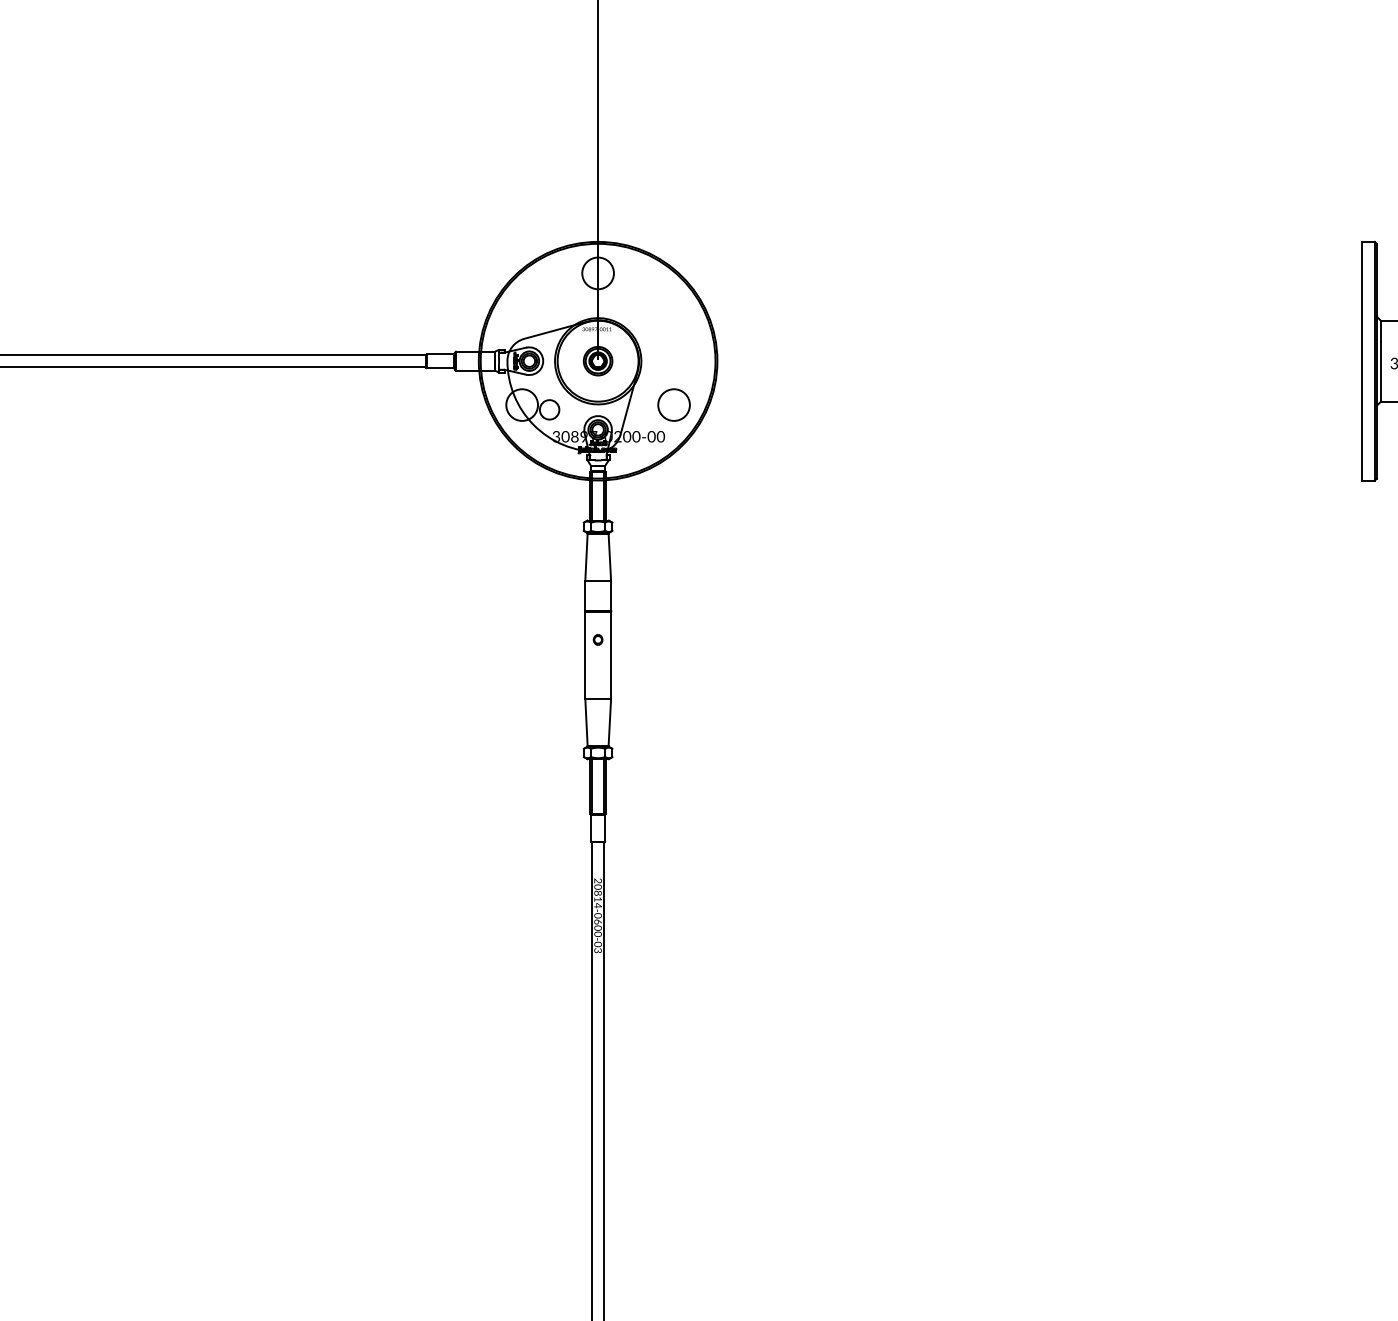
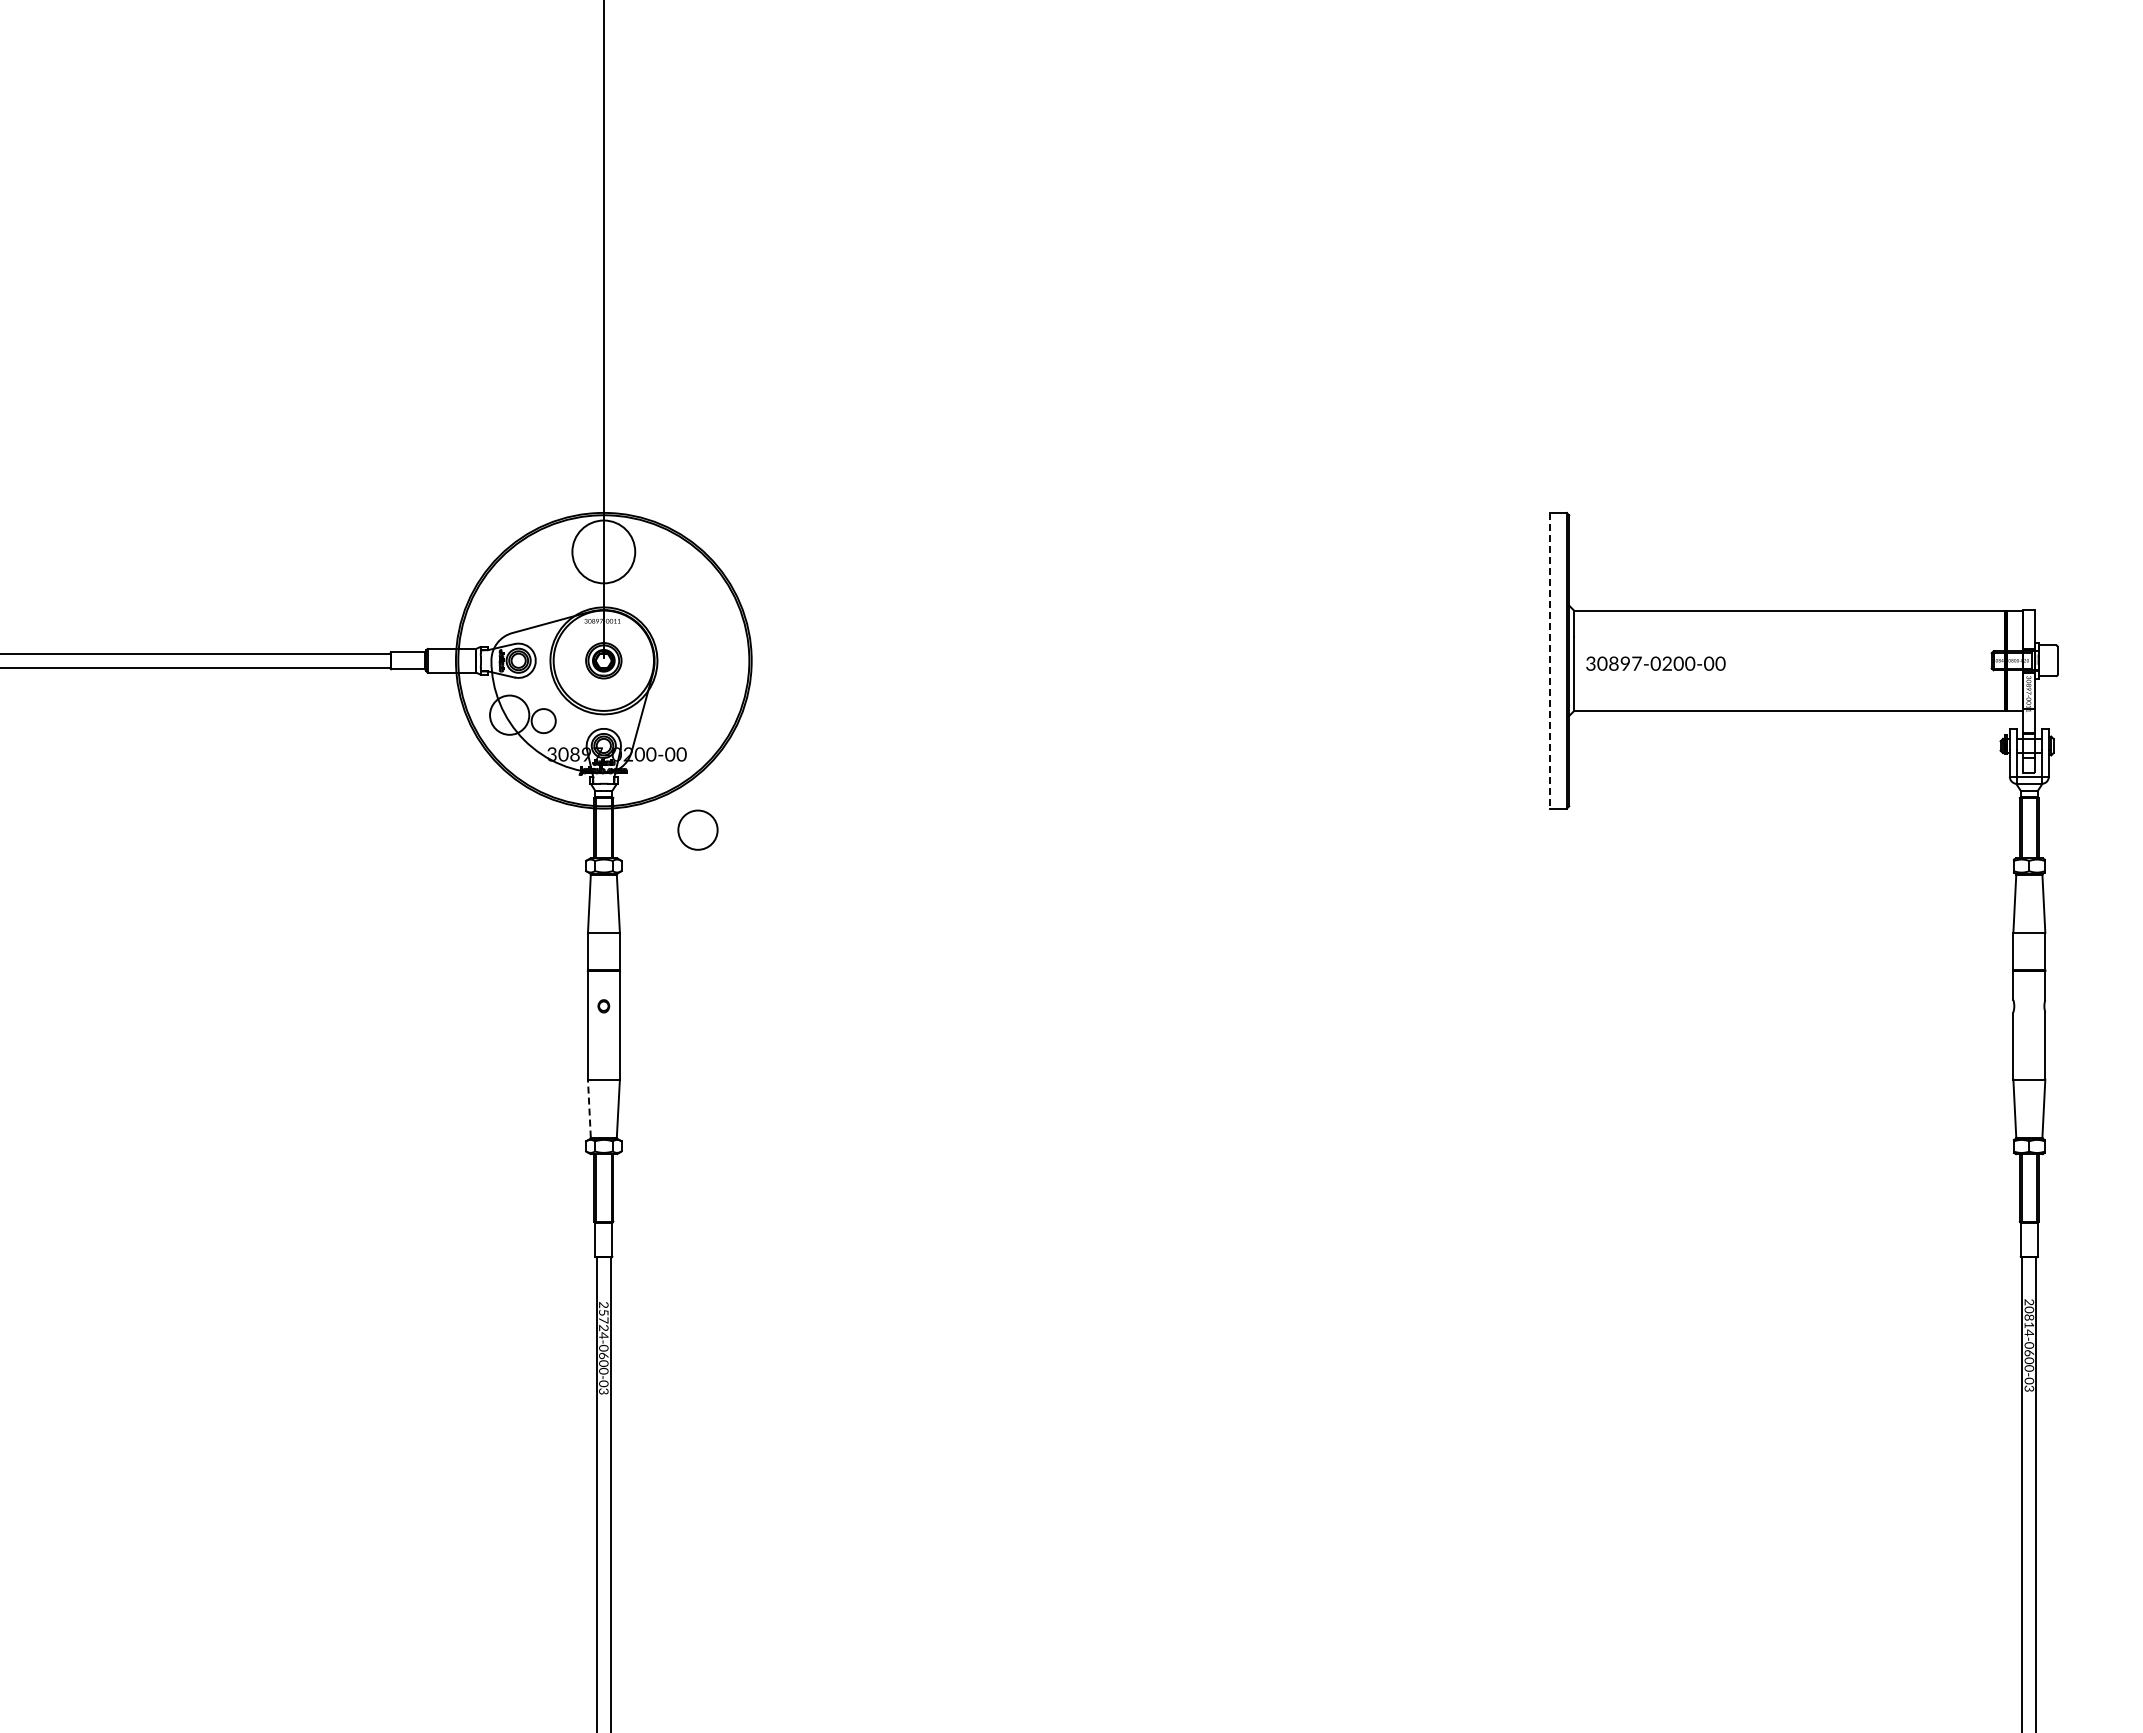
circle: (597, 273) -> (603, 551), size x1.6
line: (1361, 360) -> (1550, 660), solid -> dashed
circle: (673, 404) -> (697, 829), moved
line: (586, 722) -> (589, 1108), solid -> dashed
text: (597, 893) -> (603, 1320), 20814-0600-03 -> 25724-0600-03

